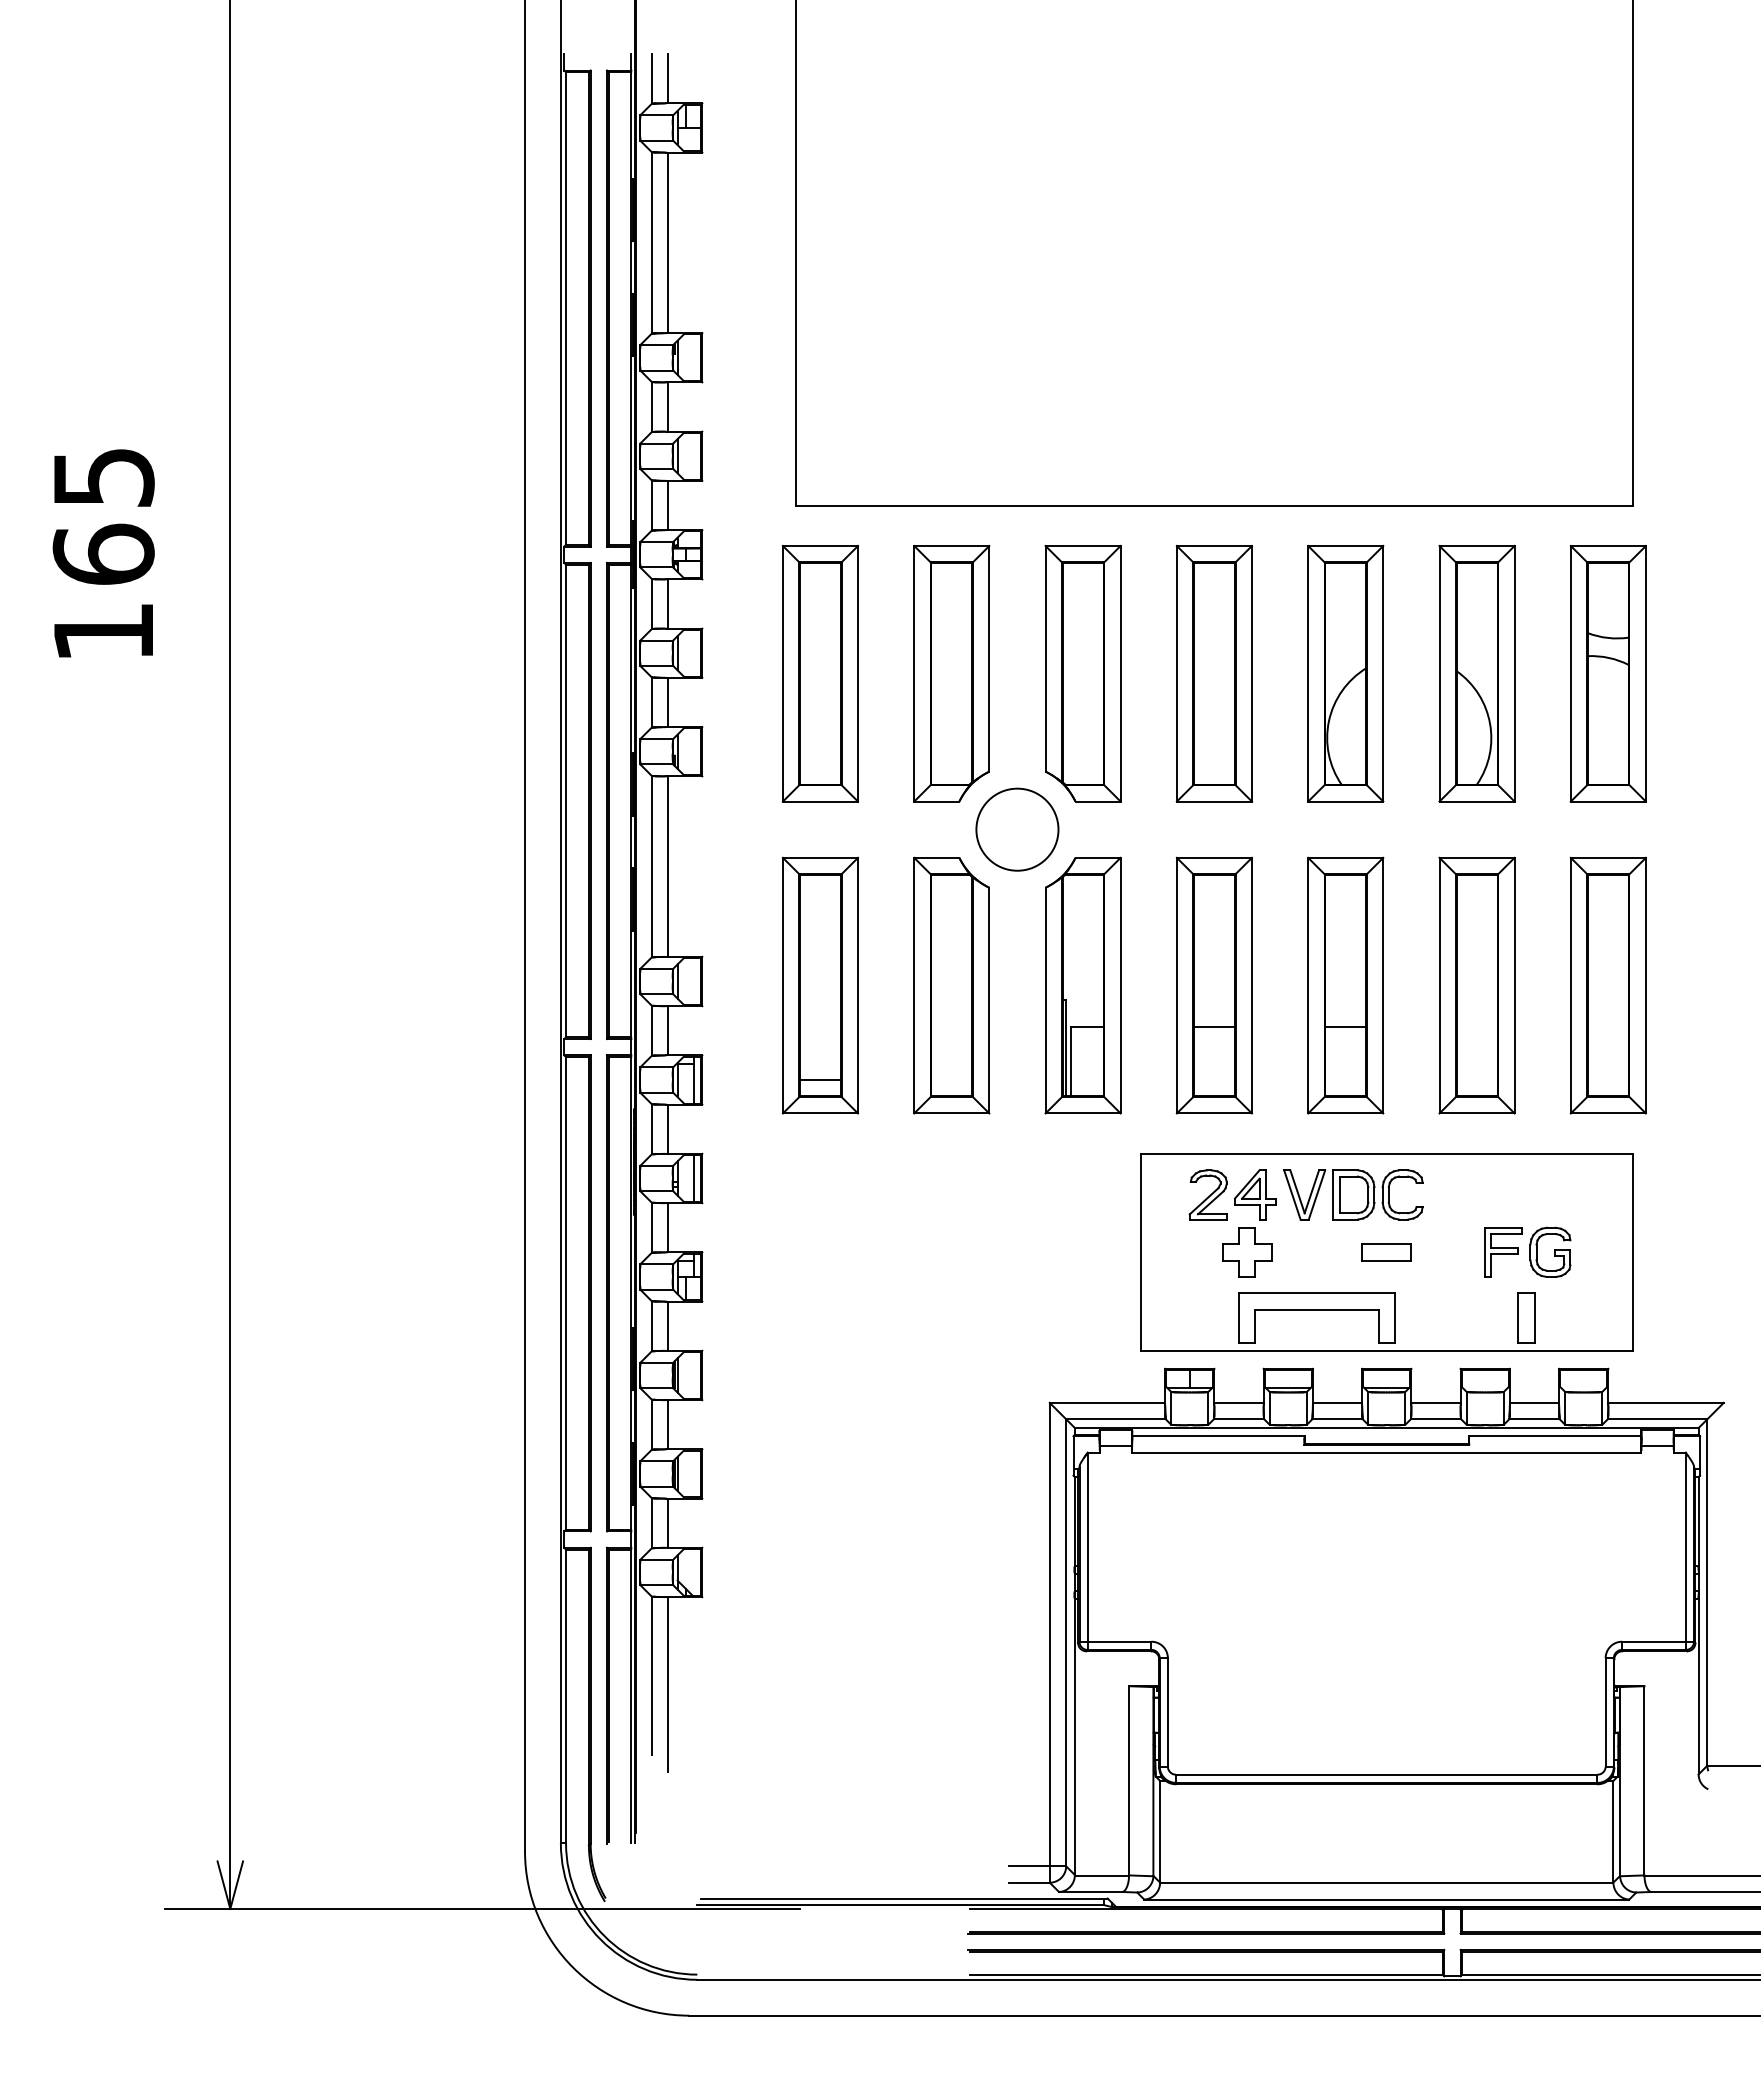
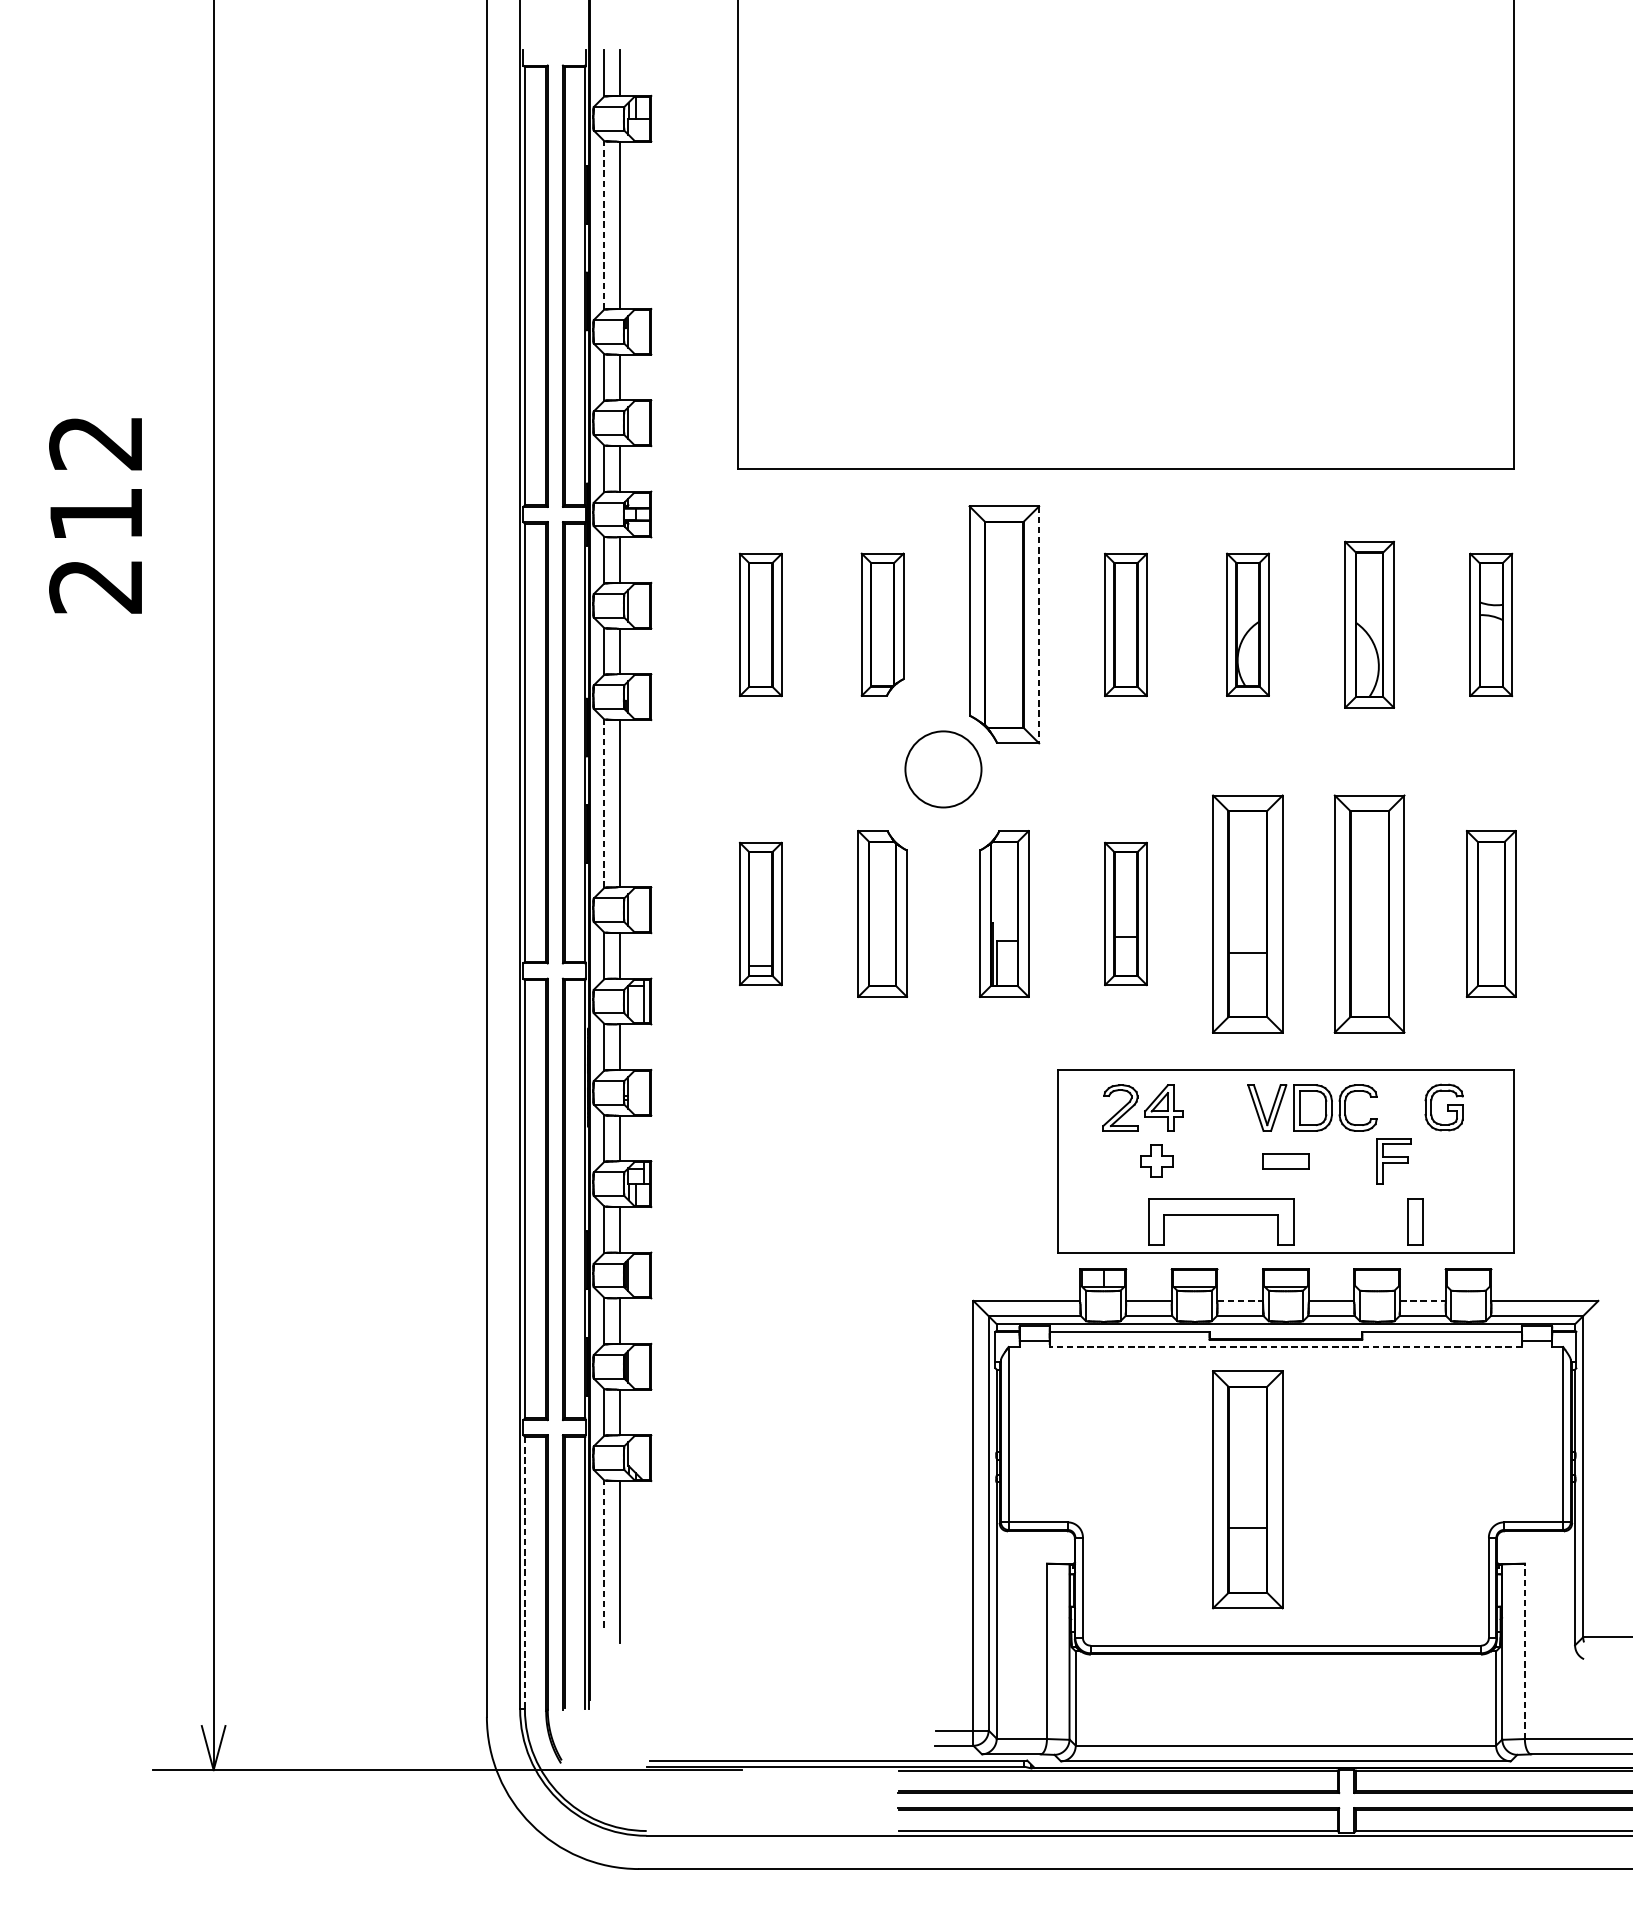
line: (651, 242) -> (604, 224), solid -> dashed
text: (103, 555) -> (96, 515), 165 -> 212
part: (820, 673) -> (760, 624), size x0.6
part: (951, 673) -> (882, 624), size x0.6
line: (1120, 673) -> (1039, 624), solid -> dashed
part: (1213, 673) -> (1125, 624), size x0.6
part: (1345, 673) -> (1247, 624), size x0.6
part: (1476, 673) -> (1369, 624), size x0.7
part: (1607, 673) -> (1490, 624), size x0.6
line: (651, 866) -> (604, 803), solid -> dashed
part: (820, 985) -> (760, 913), size x0.6
part: (951, 985) -> (882, 913), size x0.7
part: (1082, 985) -> (1003, 913), size x0.7
part: (1213, 985) -> (1125, 913), size x0.6
part: (1607, 985) -> (1490, 913), size x0.7
line: (694, 1178) -> (644, 1092), removed
part: (1353, 1194) -> (1312, 1107), moved
part: (1550, 1251) -> (1444, 1106), moved
part: (1247, 1252) -> (1156, 1161), size x0.7
line: (1337, 1402) -> (1240, 1300), solid -> dashed
line: (1534, 1402) -> (1422, 1300), solid -> dashed
line: (1386, 1452) -> (1285, 1346), solid -> dashed
part: (1345, 1606) -> (1247, 1489), added
line: (651, 1675) -> (604, 1553), solid -> dashed
line: (566, 1696) -> (525, 1573), solid -> dashed
line: (1644, 1780) -> (1524, 1651), solid -> dashed

